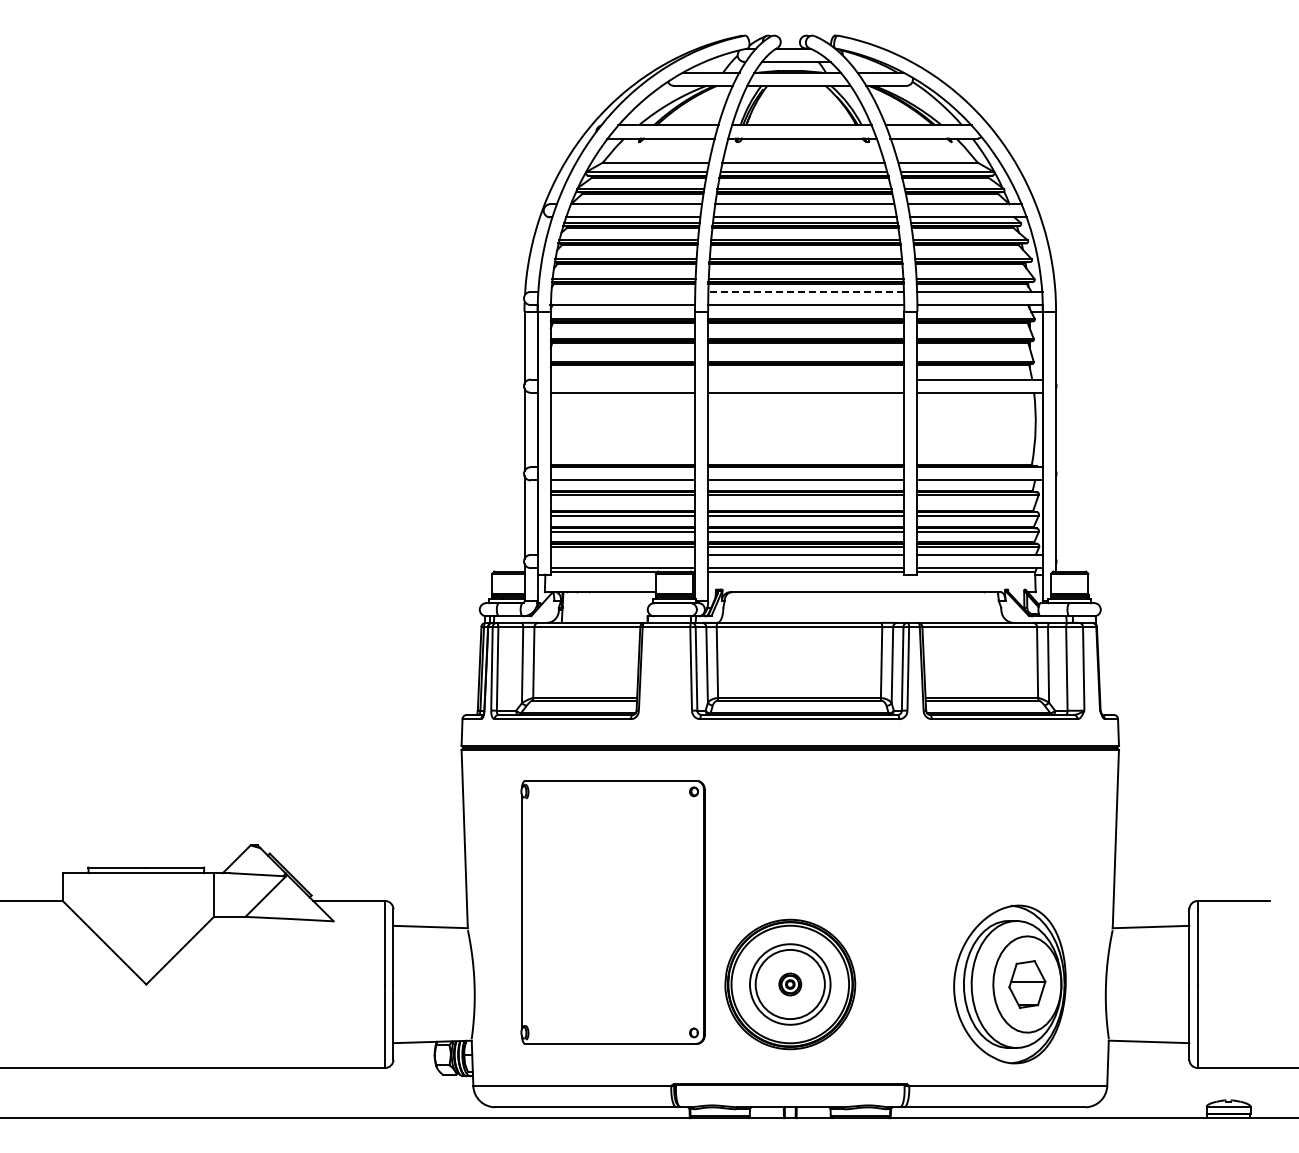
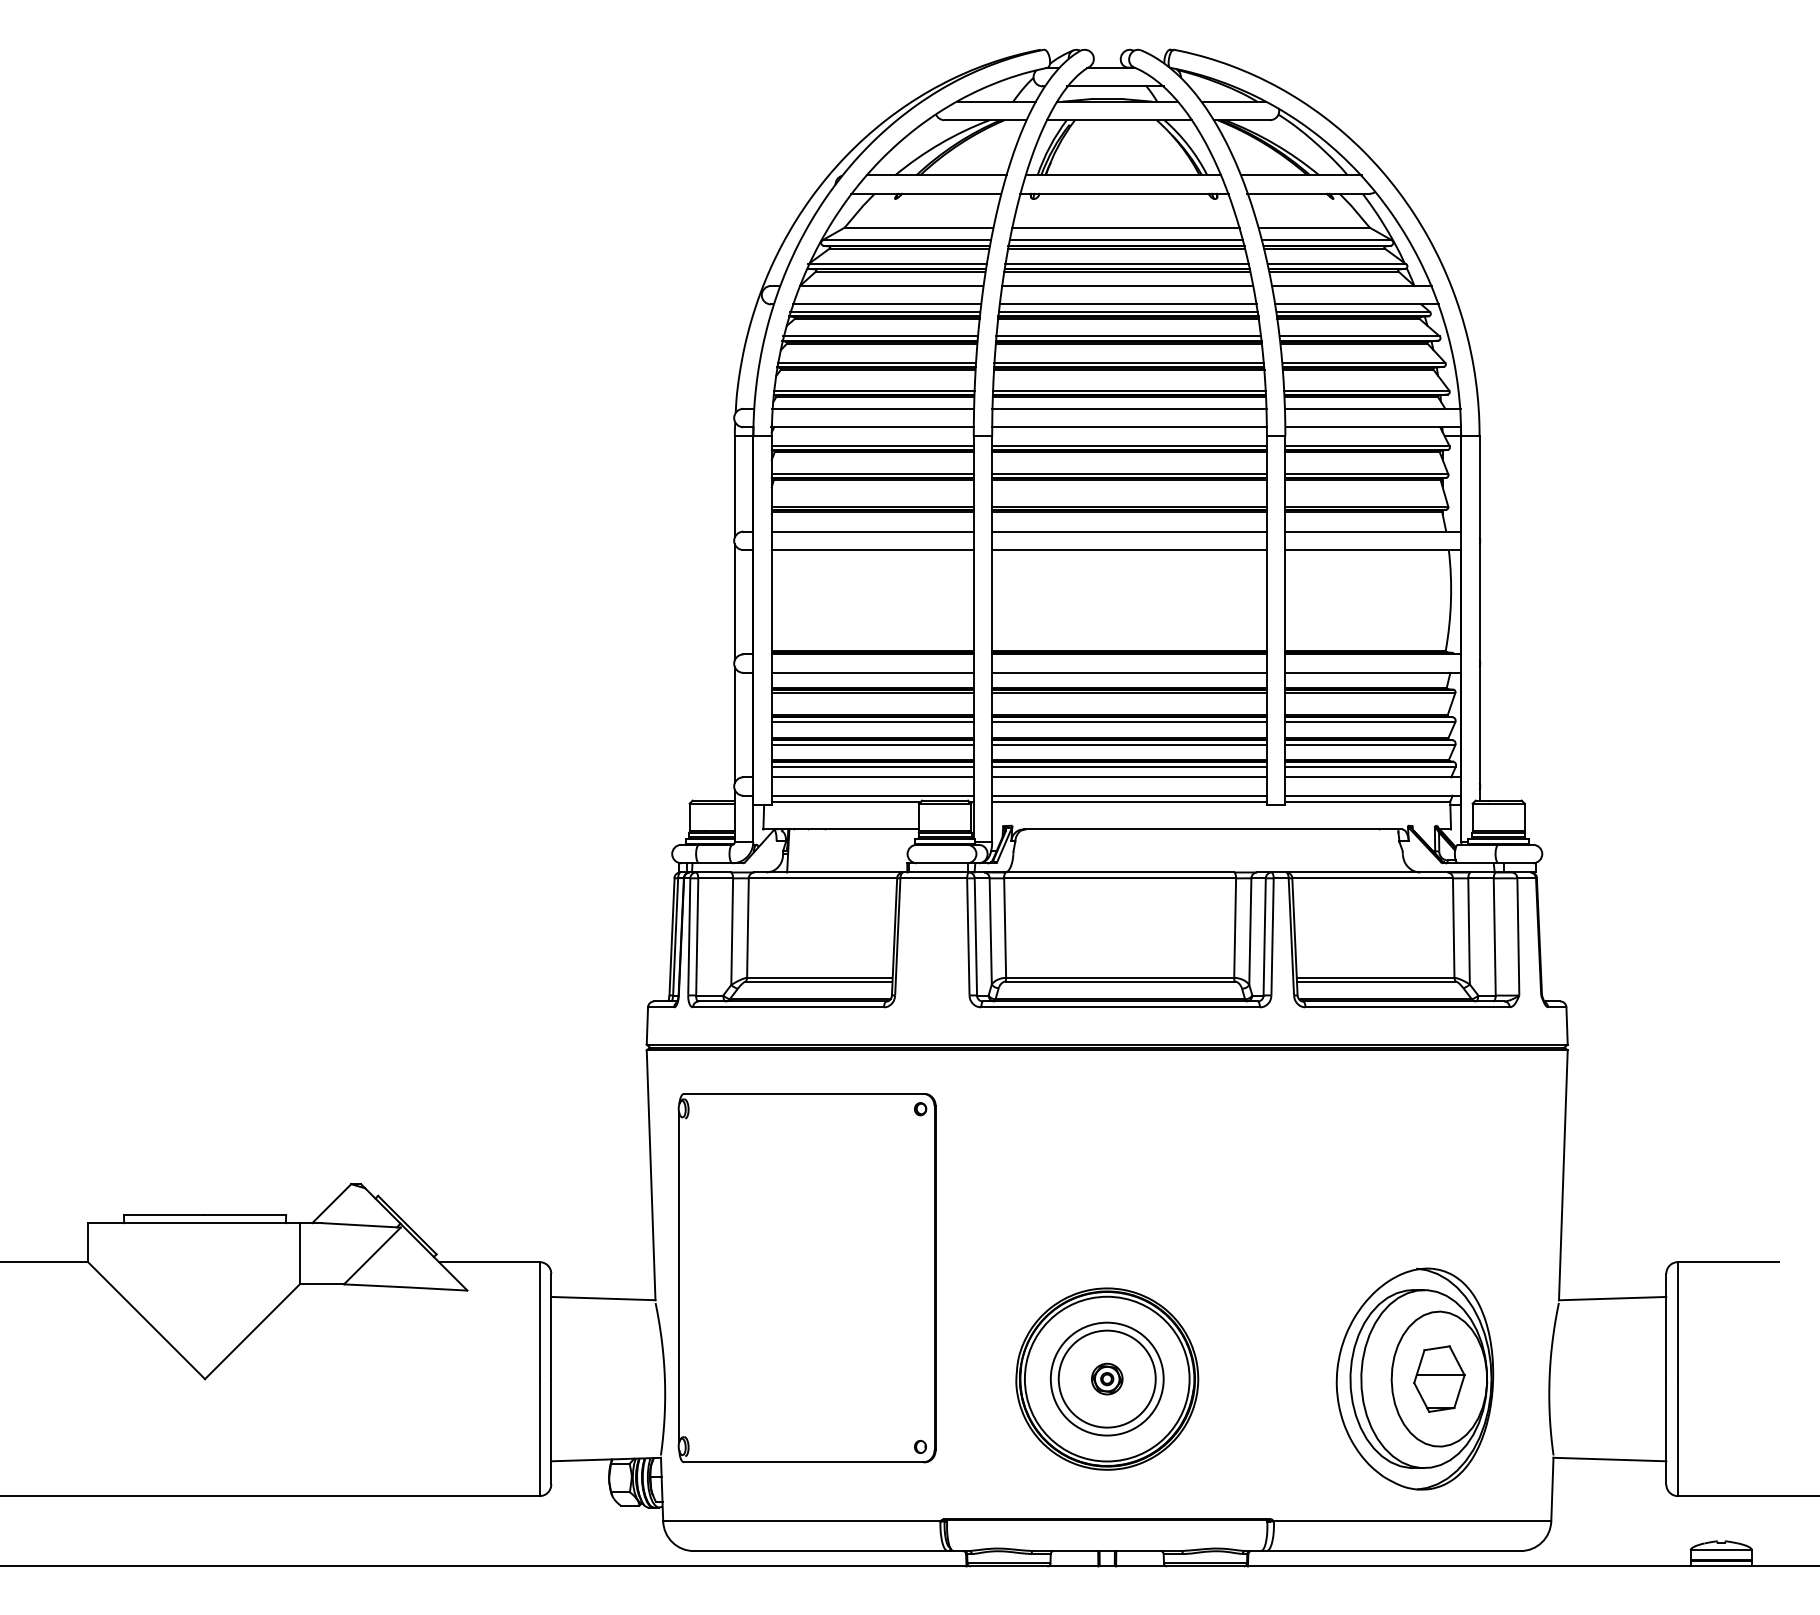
line: (623, 291) -> (873, 408), added
line: (806, 291) -> (1129, 408), dashed -> solid
line: (622, 379) -> (872, 531), added
line: (806, 379) -> (1129, 531), added
line: (622, 554) -> (872, 776), added
part: (612, 912) -> (806, 1278), moved

